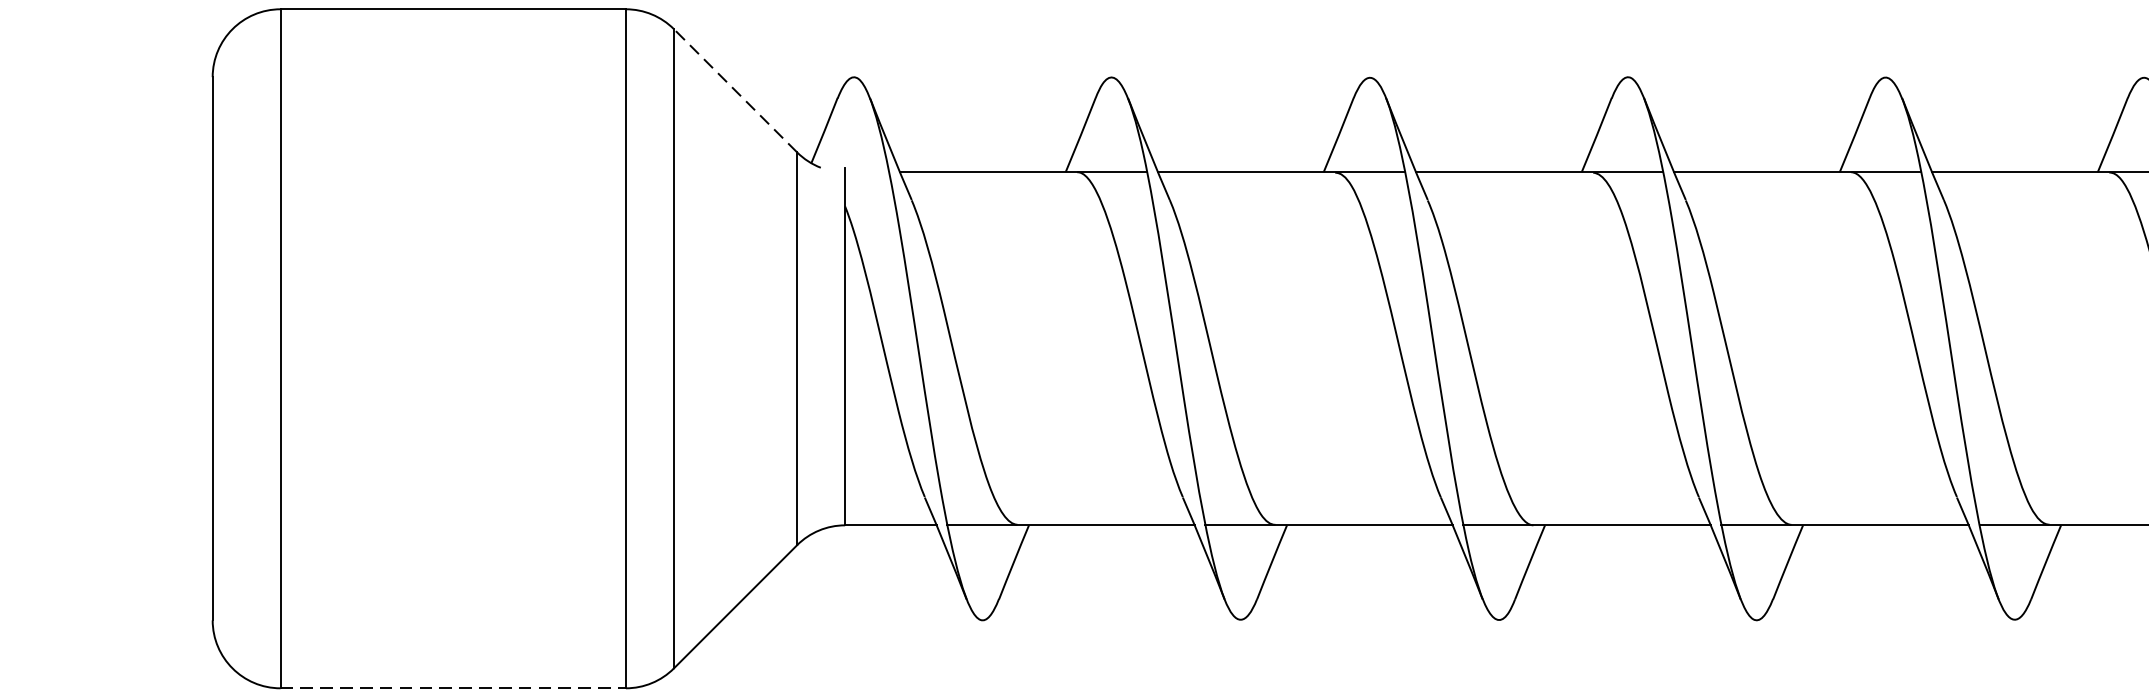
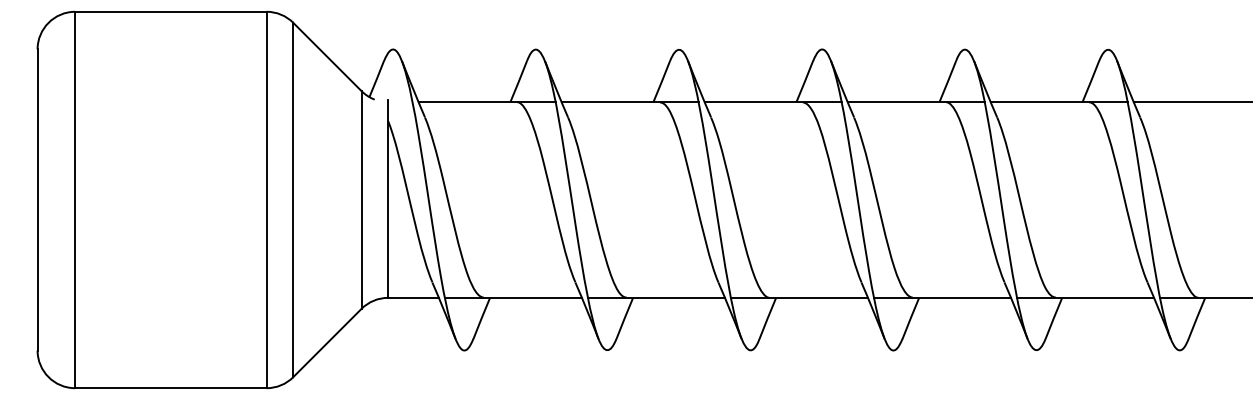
line: (735, 89) -> (327, 56), dashed -> solid
line: (452, 688) -> (170, 388), dashed -> solid

